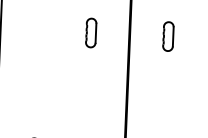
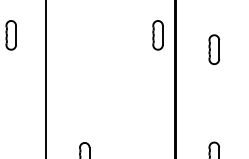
part: (90, 33) -> (157, 35), moved
part: (168, 36) -> (214, 49), moved

